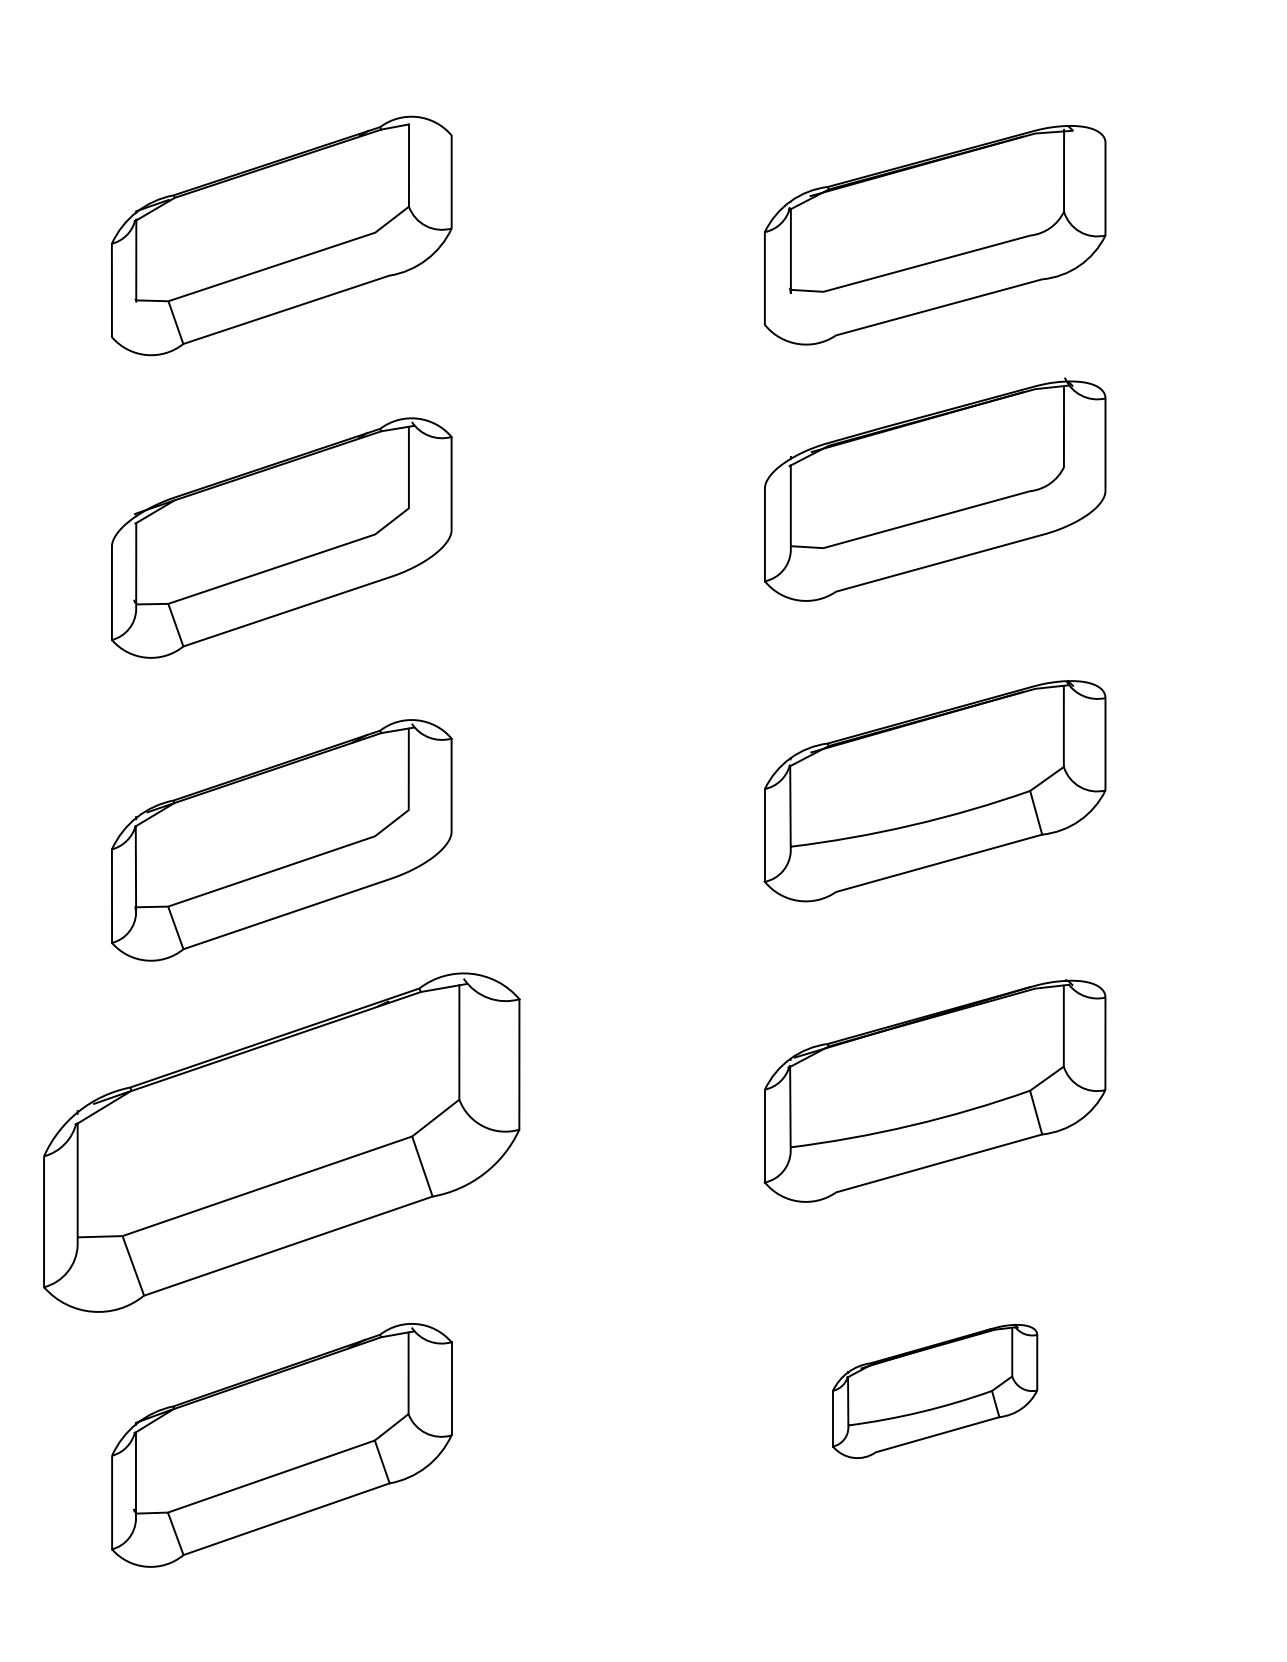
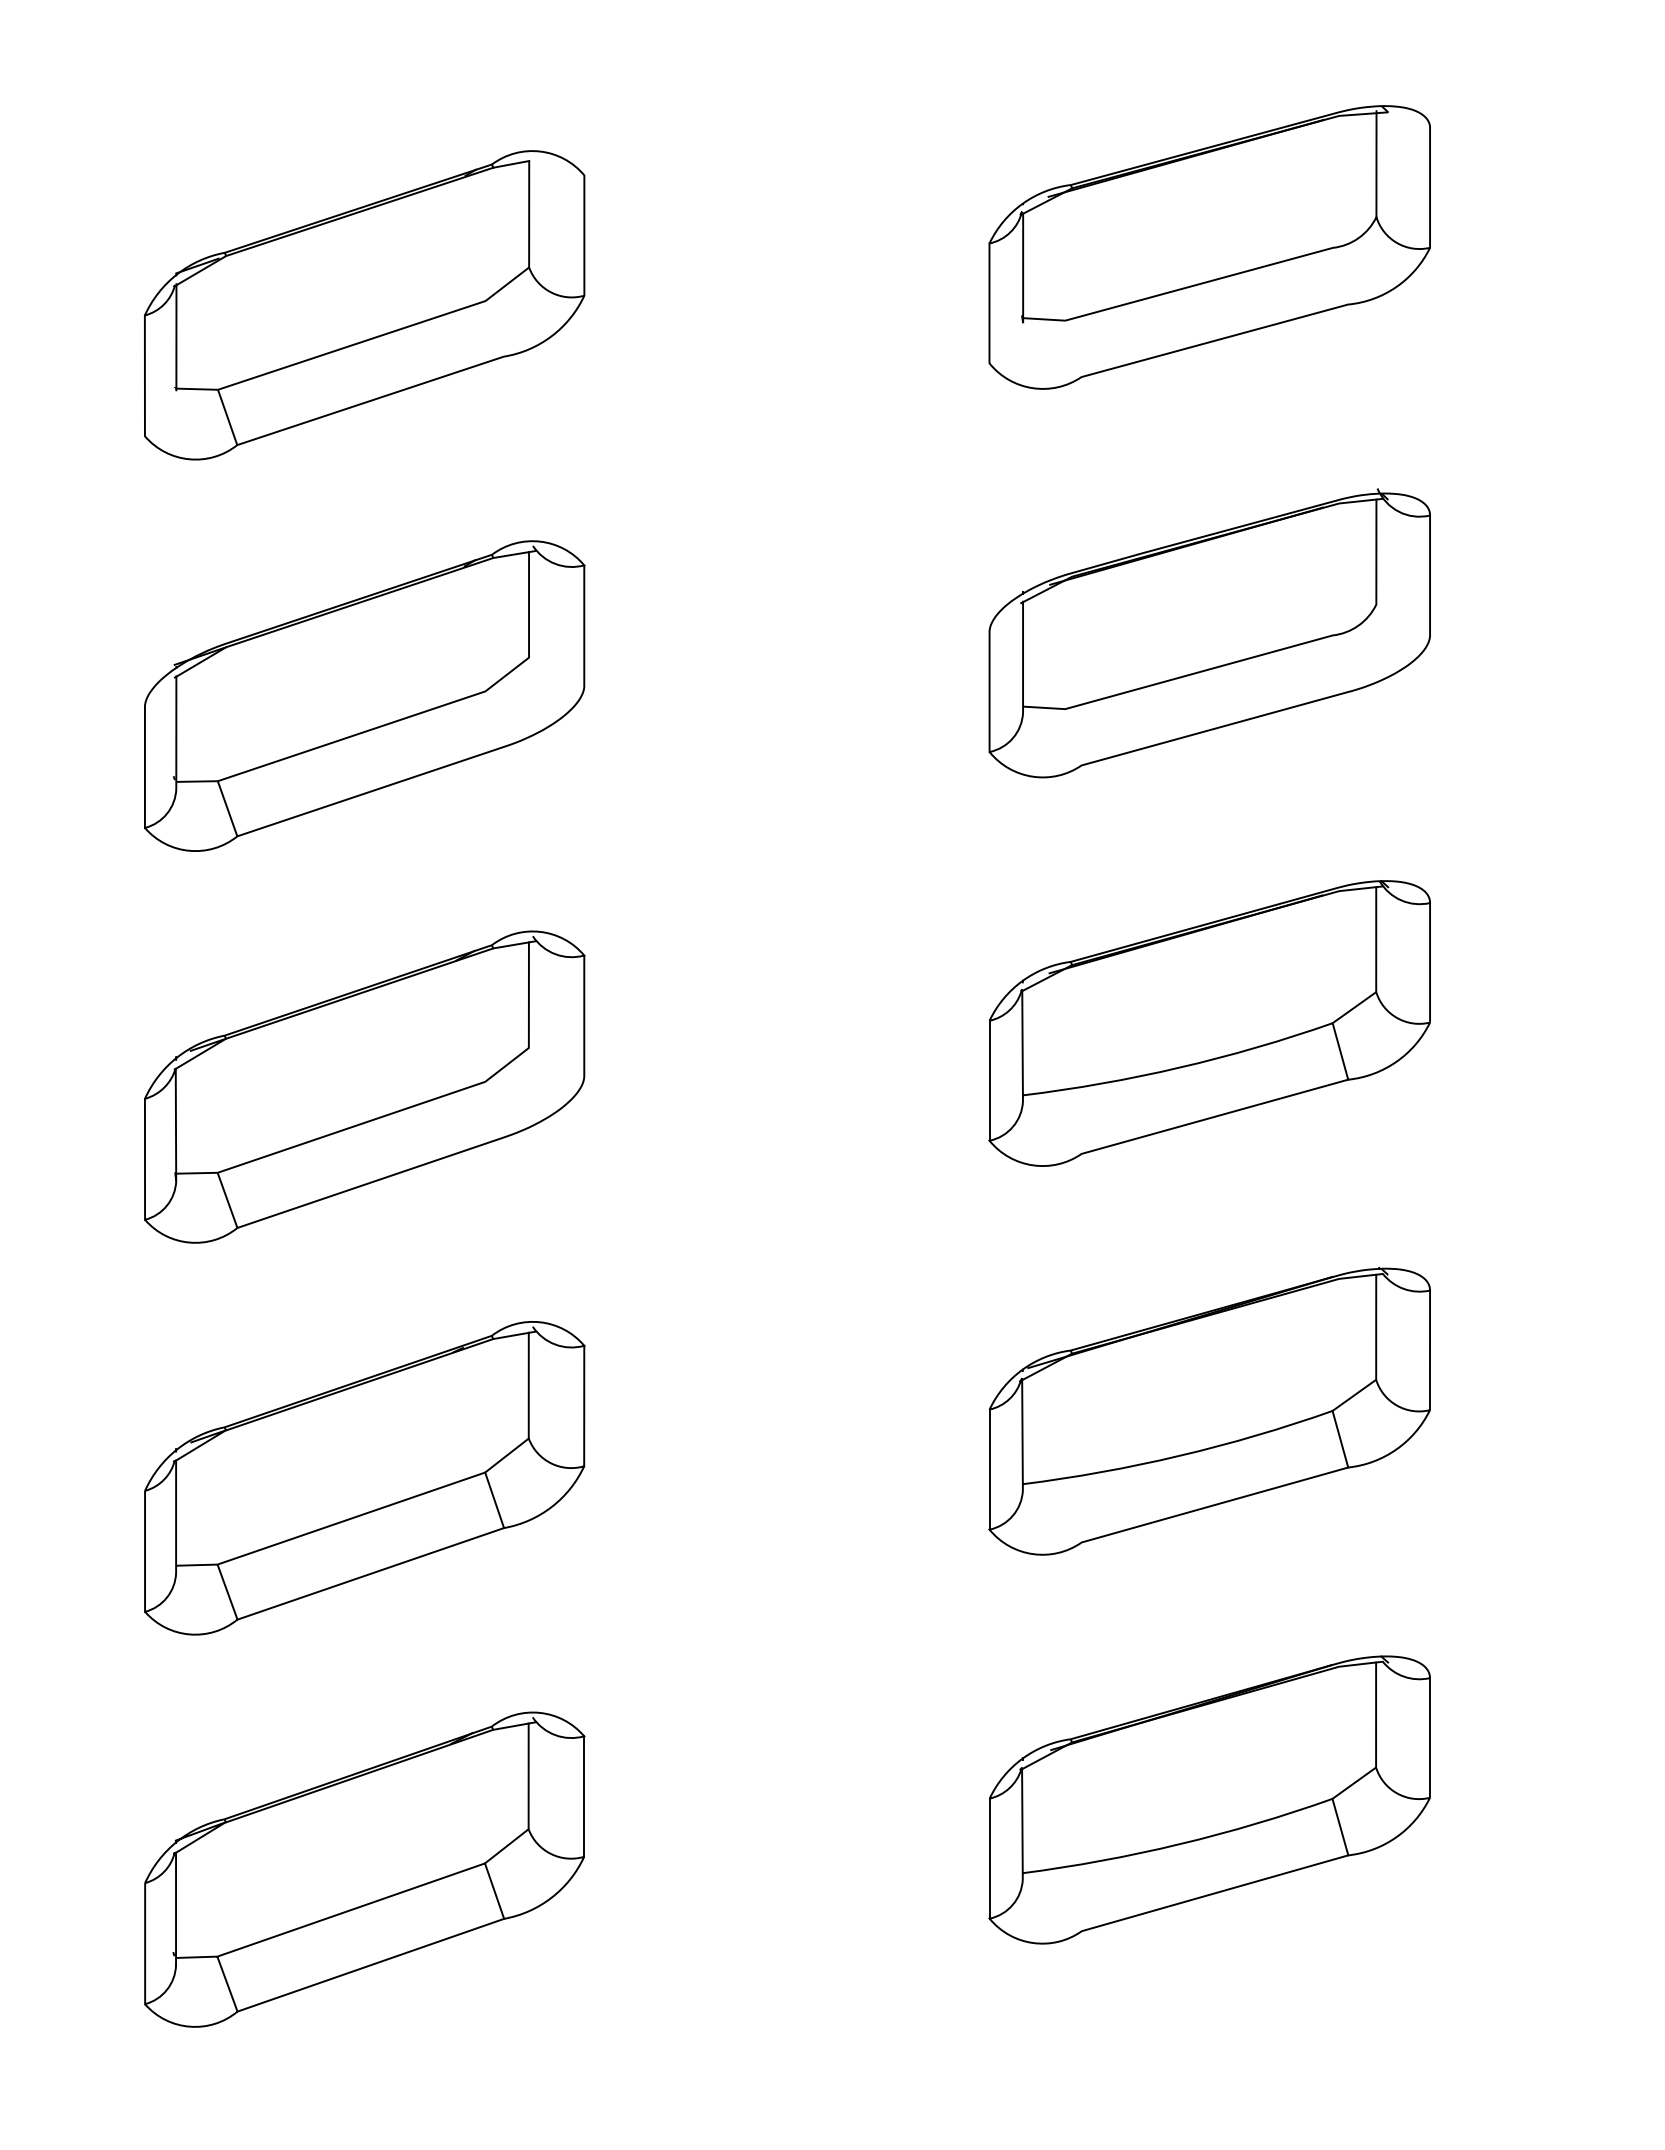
part: (935, 235) -> (1210, 247), moved
part: (281, 1142) -> (364, 1477), size x0.71
part: (934, 1391) -> (1208, 1800), size x1.67

